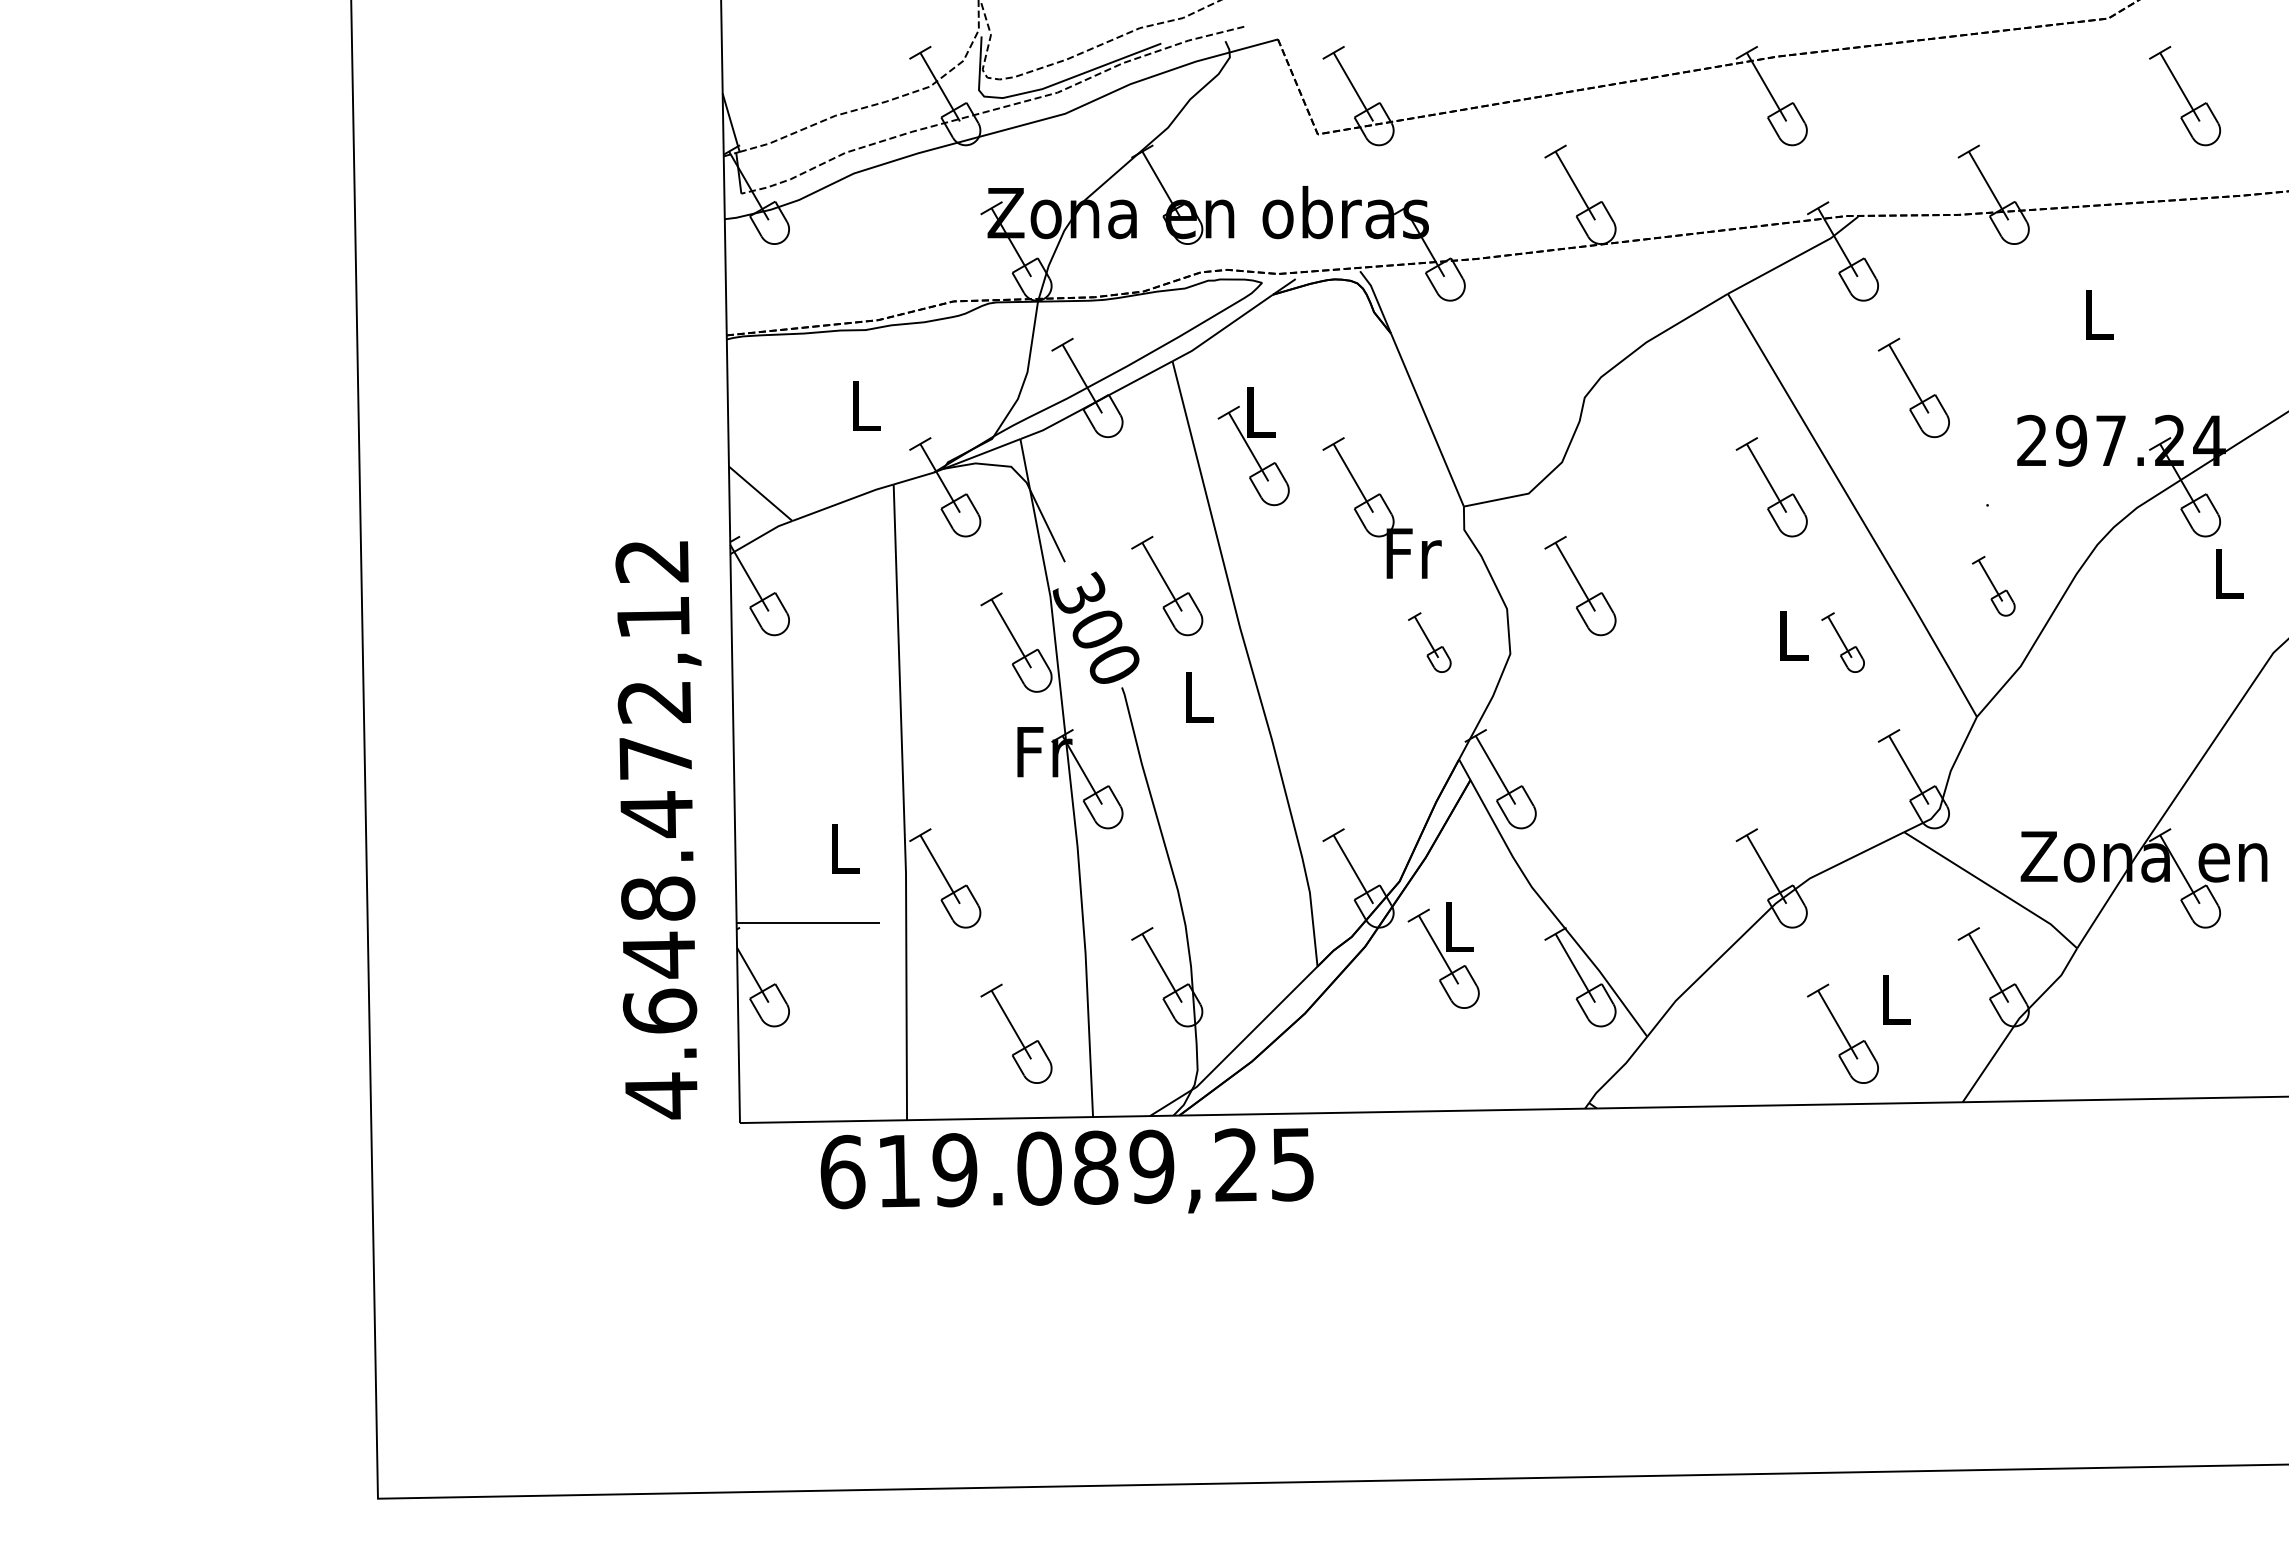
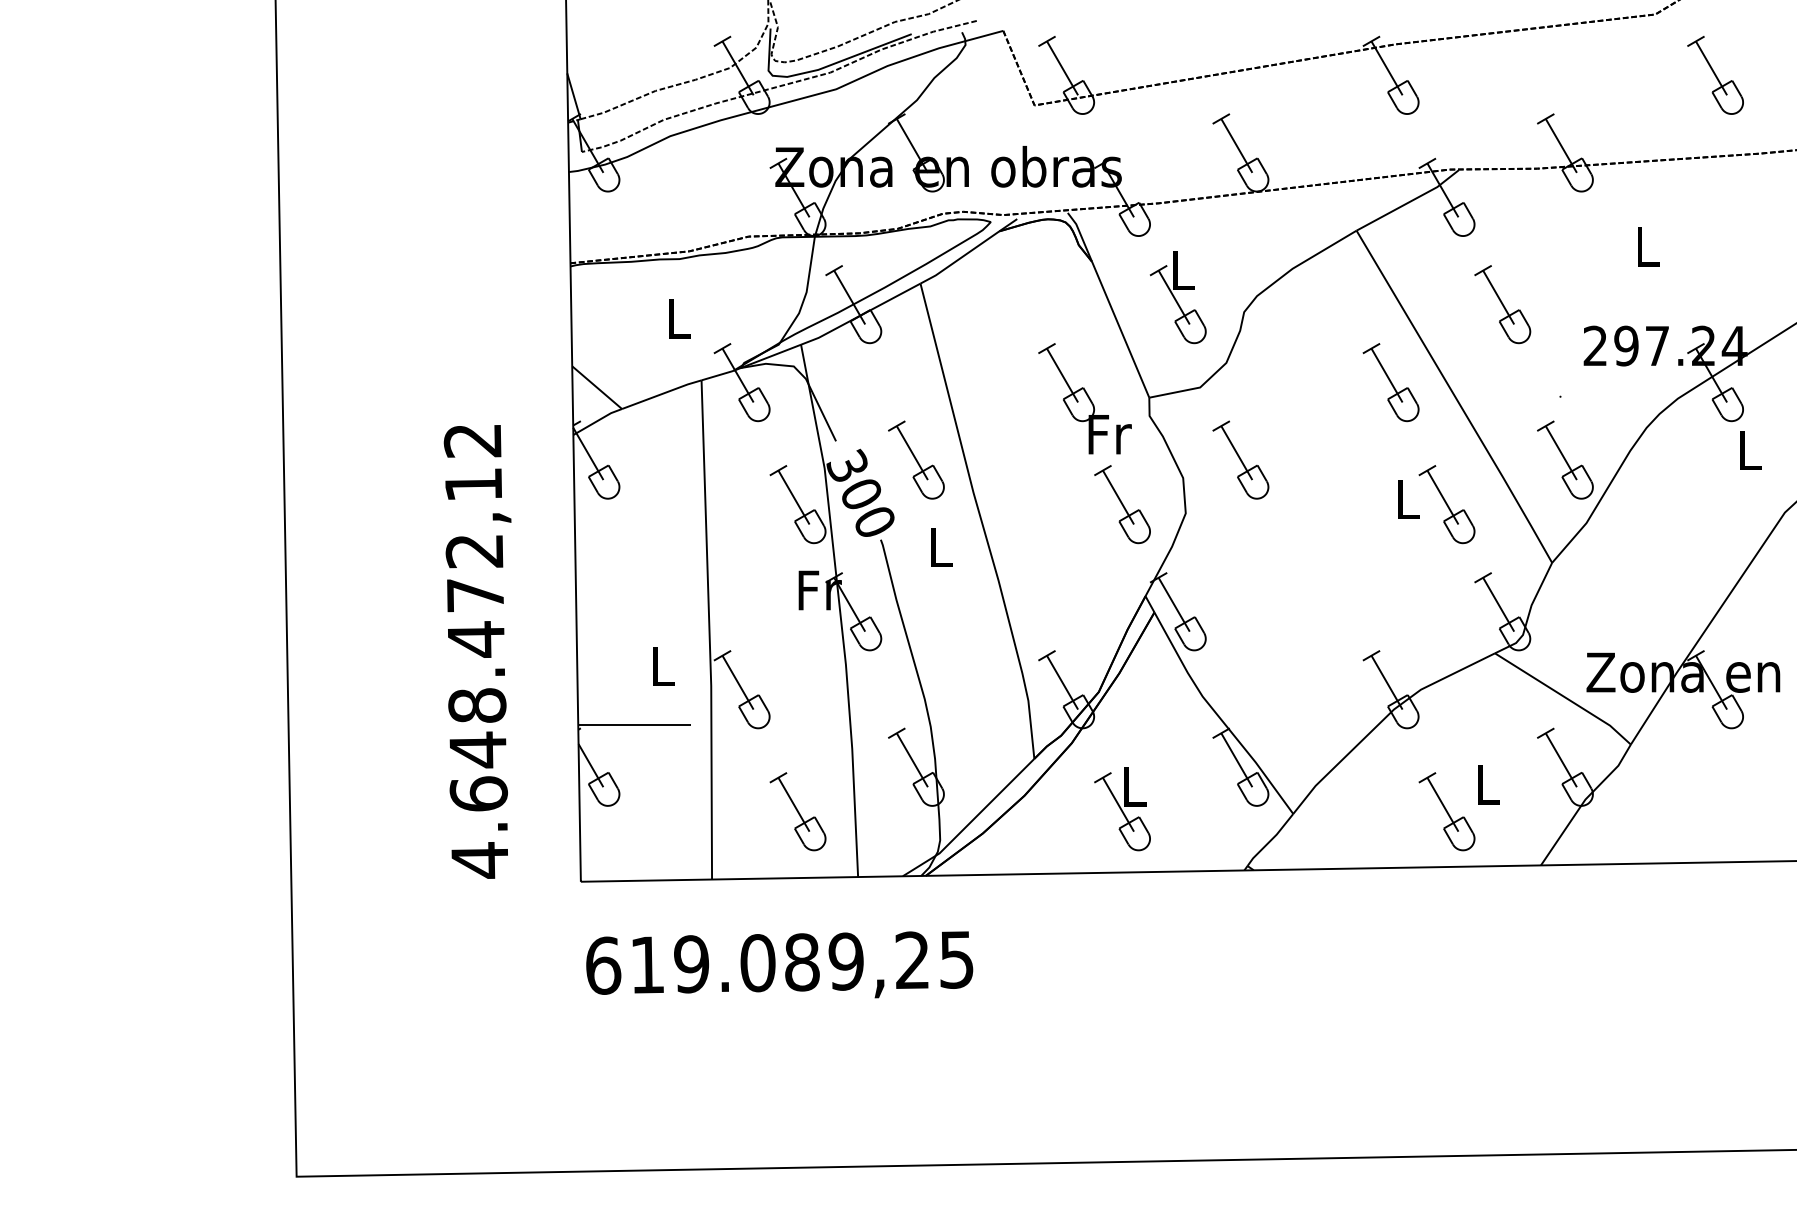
part: (1253, 446) -> (1178, 297), moved
part: (1993, 586) -> (1565, 460), size x1.67
part: (1429, 642) -> (1122, 504), size x1.67
part: (1842, 642) -> (1446, 504), size x1.67
text: (658, 830) -> (477, 652), moved
part: (1443, 955) -> (1122, 809), moved
text: (1066, 1170) -> (779, 964), moved

